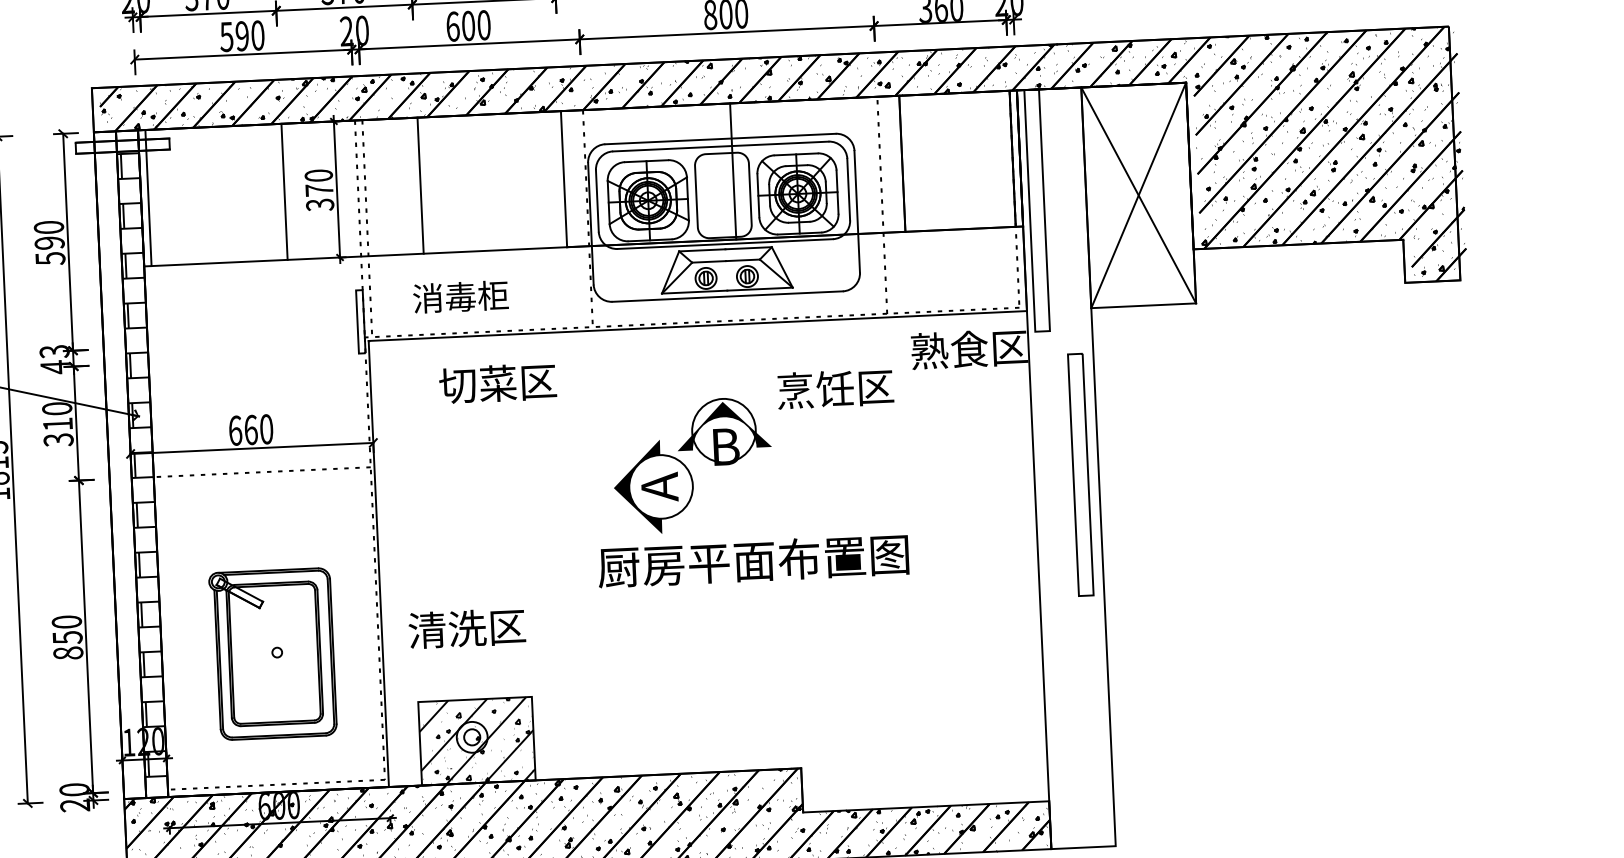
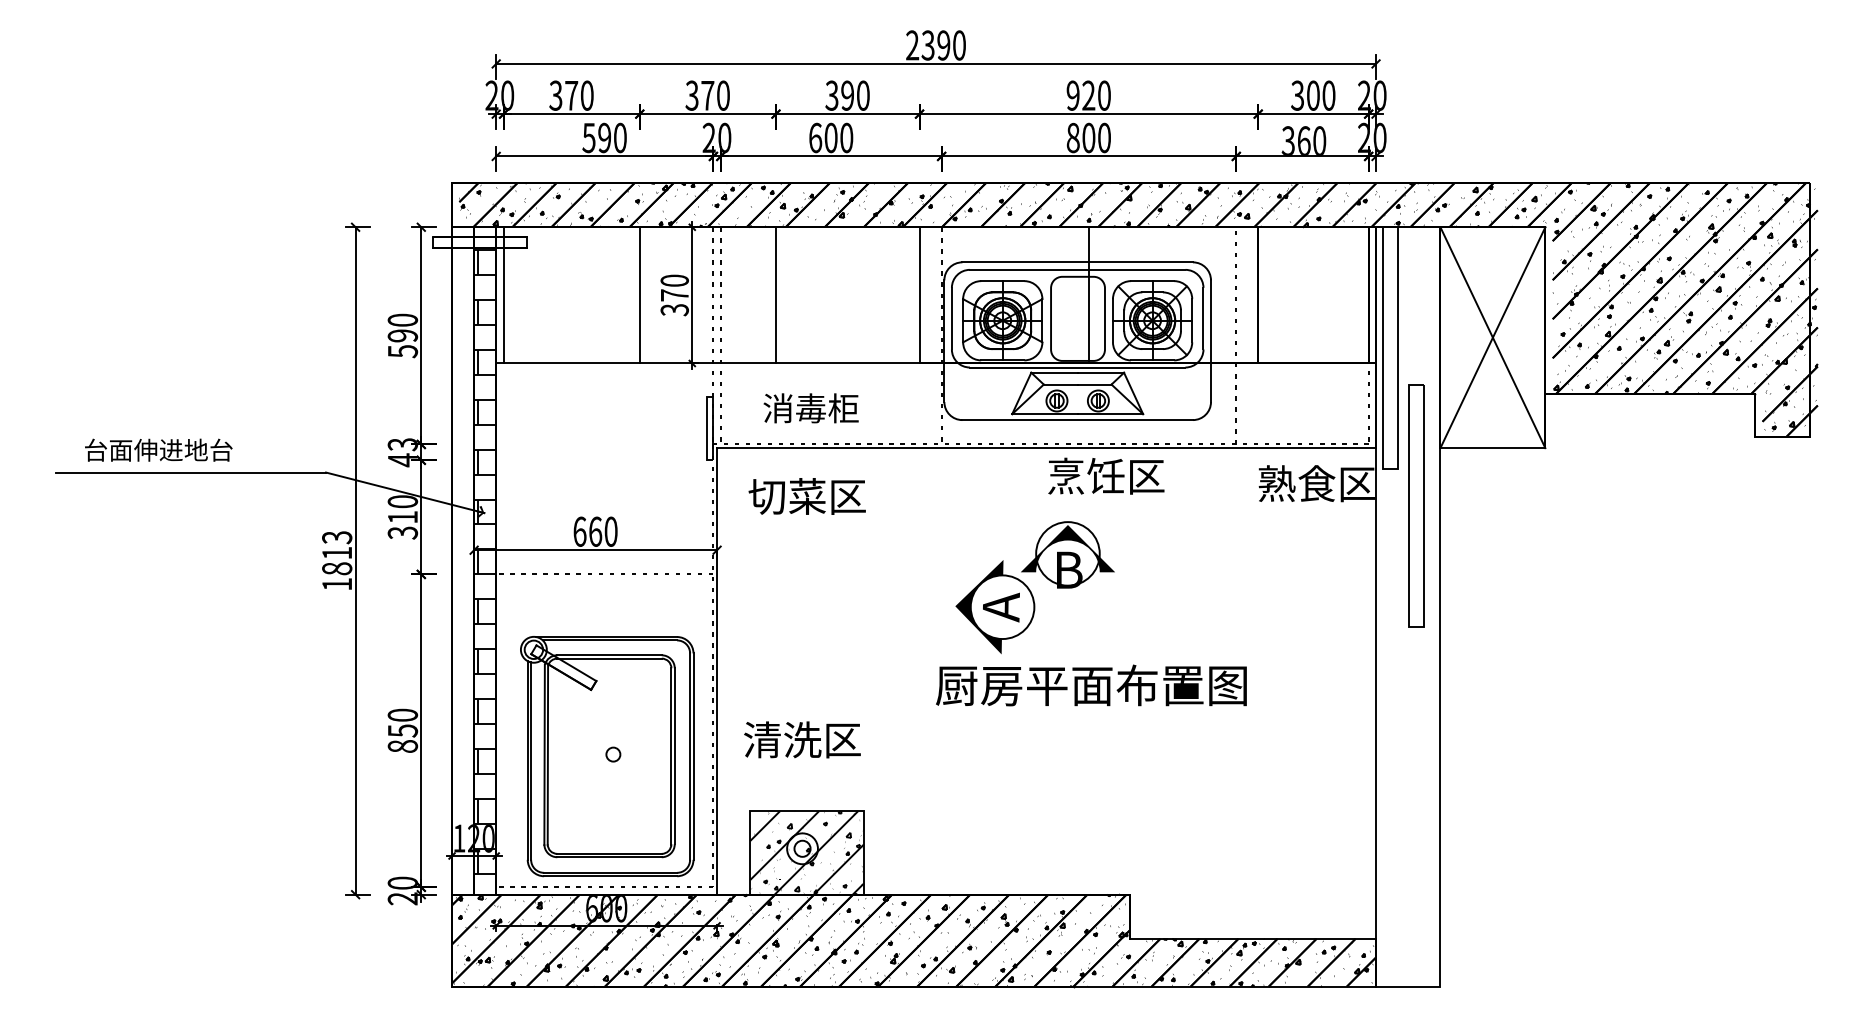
text: (497, 383) -> (806, 496), moved
text: (835, 388) -> (1106, 475), moved
part: (1080, 474) -> (1416, 505), moved
part: (273, 653) -> (607, 756), size x1.43

